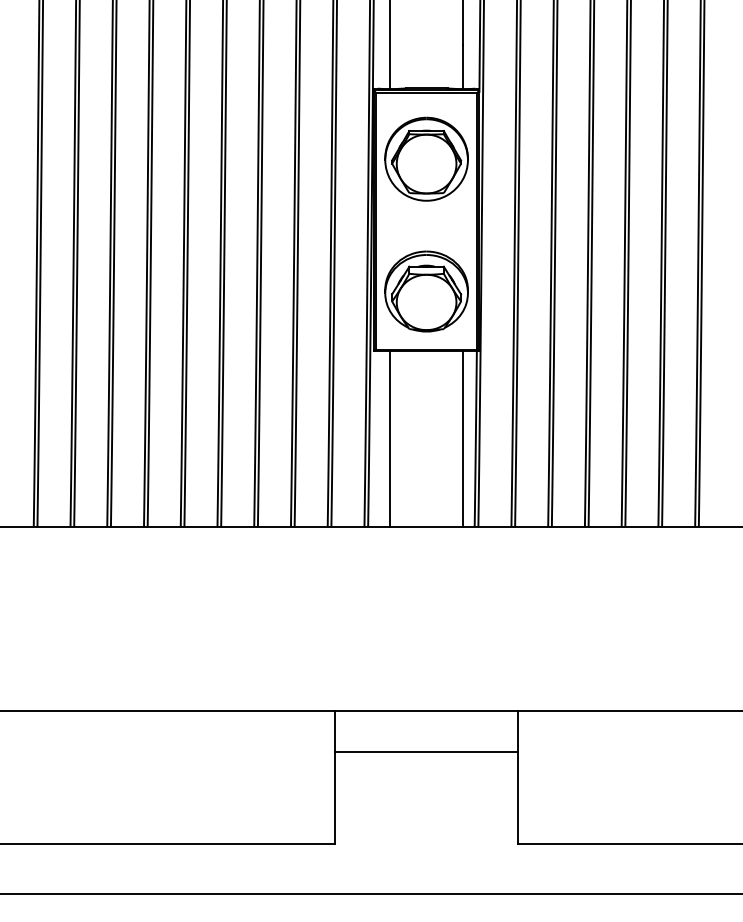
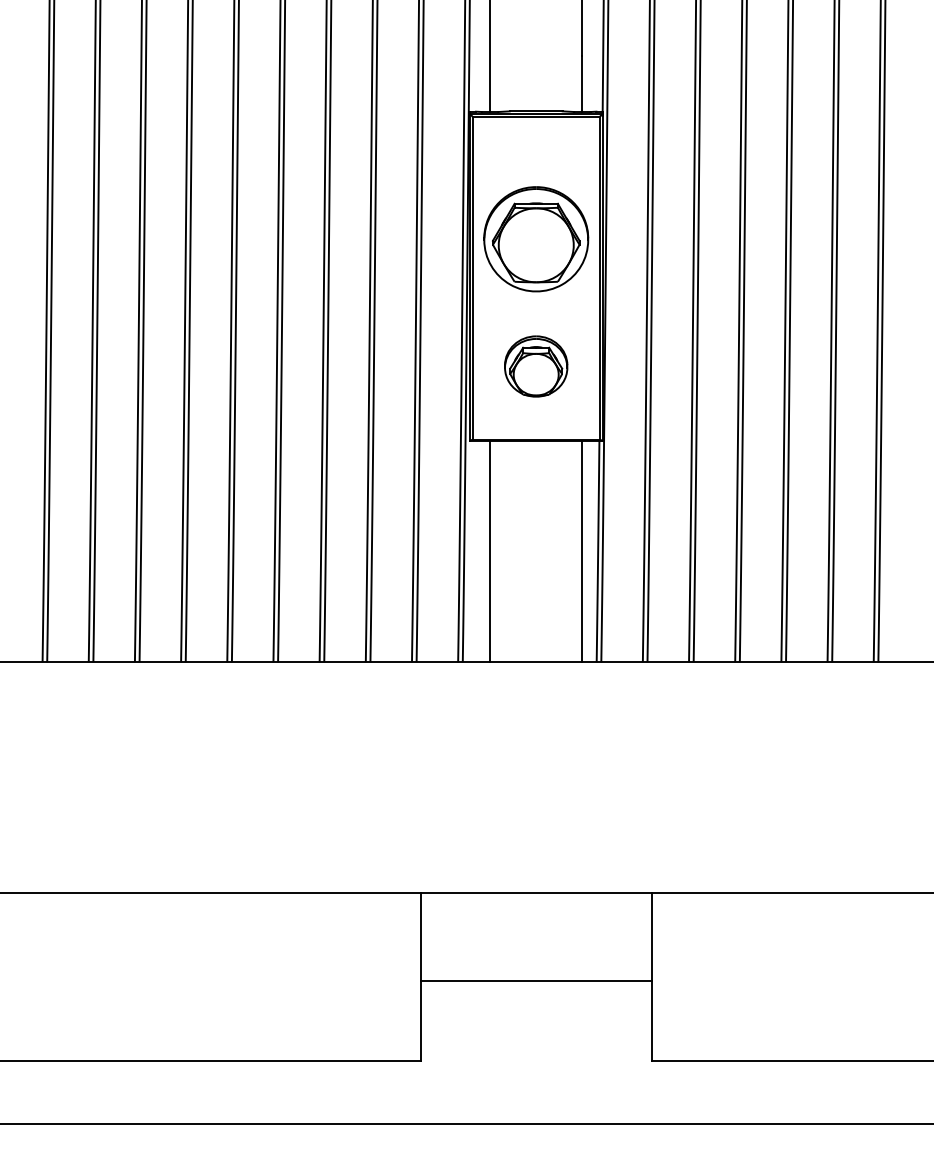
part: (426, 158) -> (536, 238), moved
part: (426, 291) -> (536, 366), size x0.6
line: (426, 752) -> (536, 981), moved

